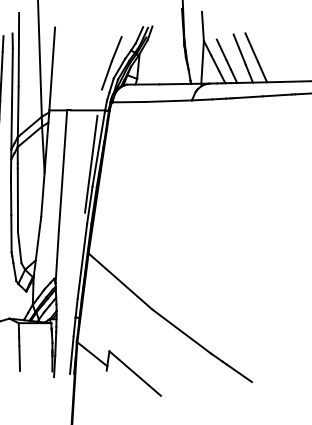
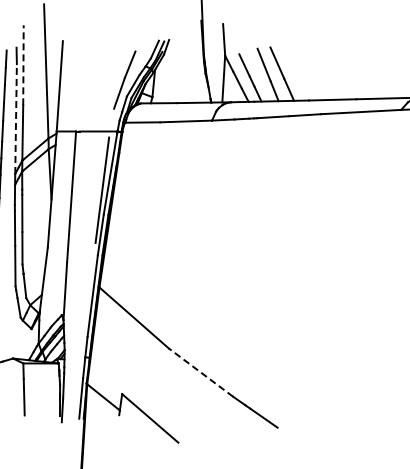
line: (18, 48) -> (23, 64), solid -> dashed
line: (12, 99) -> (16, 119), solid -> dashed
line: (181, 331) -> (200, 372), solid -> dashed

